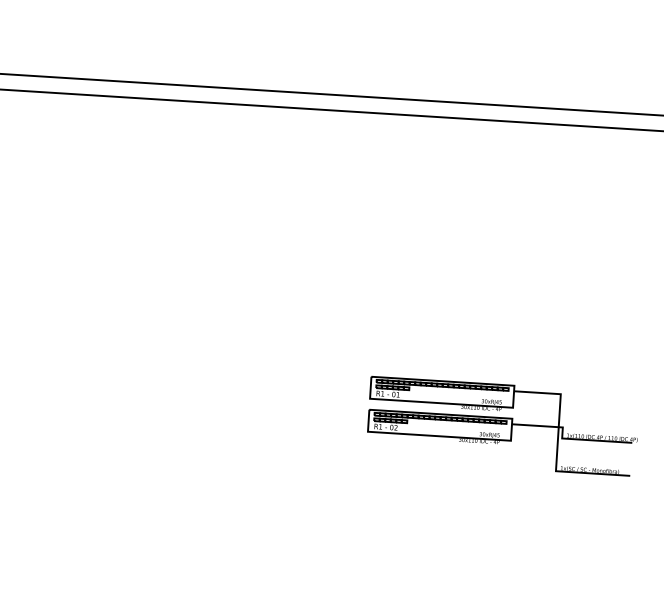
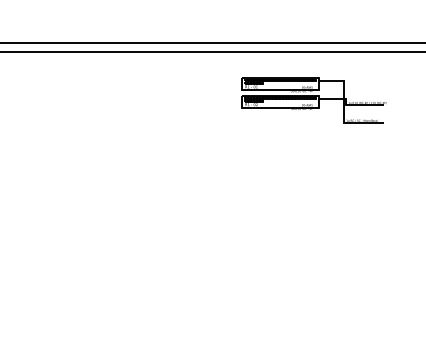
part: (501, 426) -> (313, 100), moved

